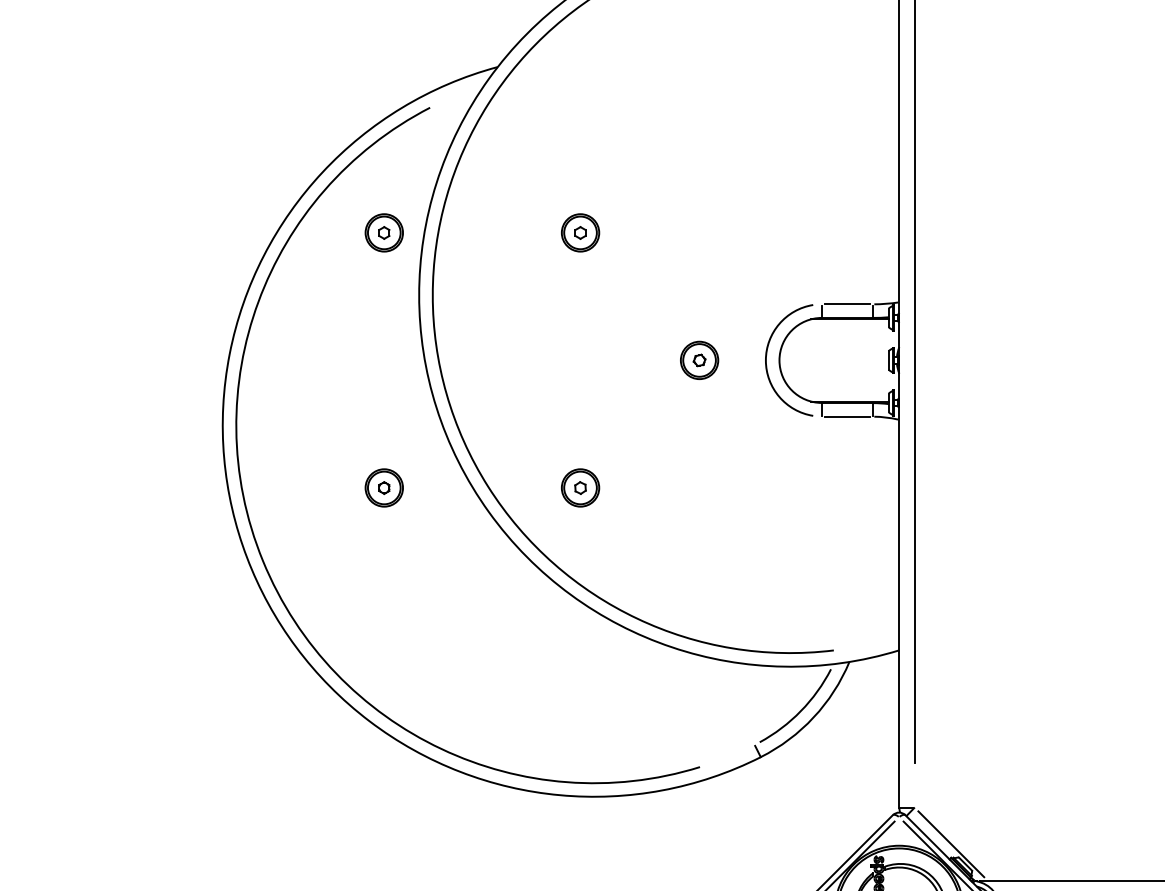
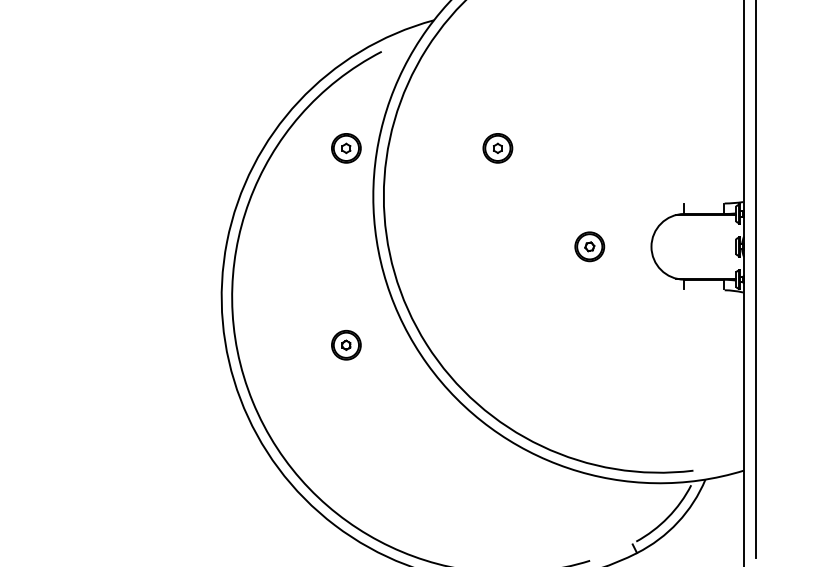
line: (847, 304) -> (703, 203), removed
arc: (767, 365) -> (642, 250), removed
line: (847, 416) -> (703, 290), removed
part: (580, 487) -> (497, 344), removed

